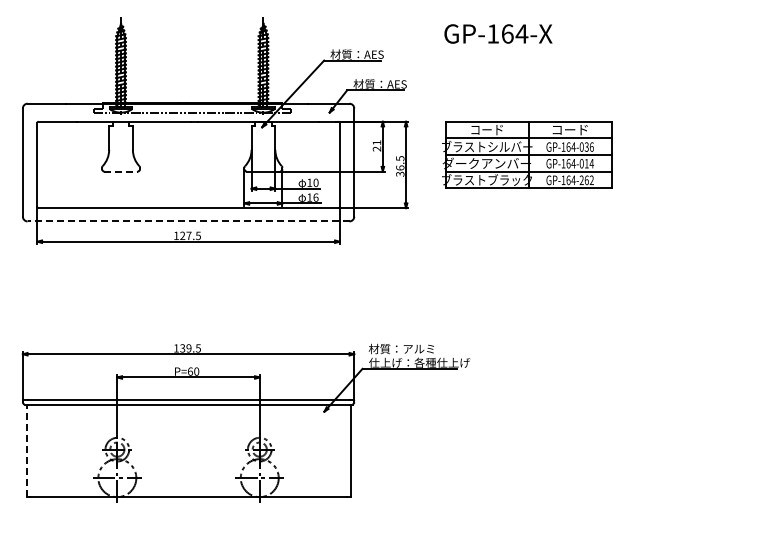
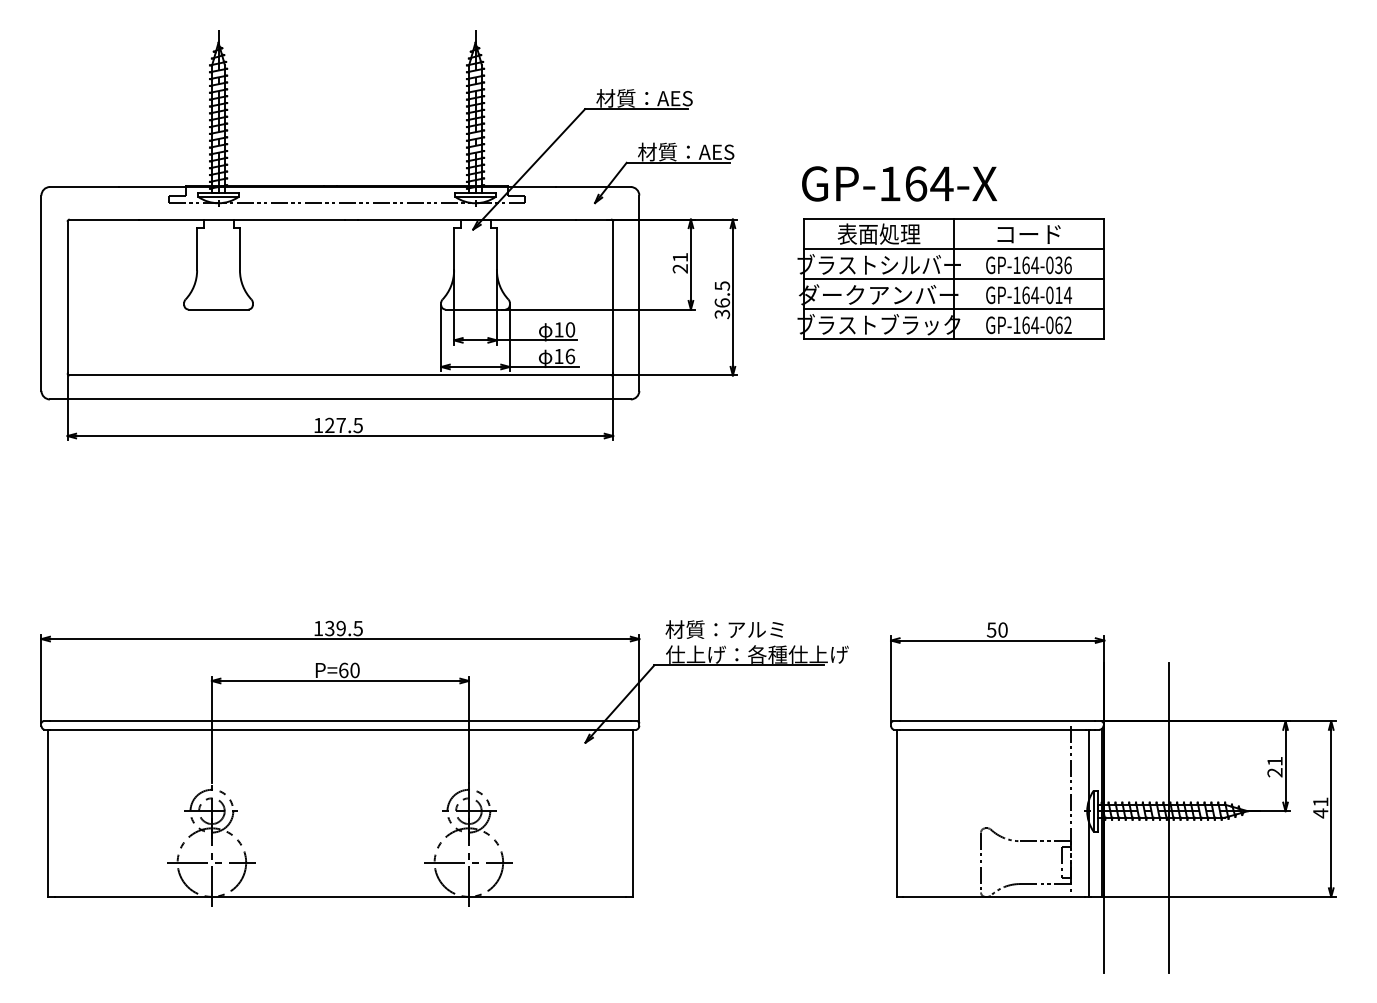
text: (498, 33) -> (899, 183), moved
text: (486, 129) -> (877, 233), コード -> 表面処理
line: (121, 171) -> (219, 309), dashed -> solid
text: (581, 180) -> (1049, 325), GP-164-262 -> GP-164-062
line: (188, 221) -> (340, 399), dashed -> solid
part: (616, 442) -> (1112, 798), added
line: (26, 450) -> (47, 812), dashed -> solid

